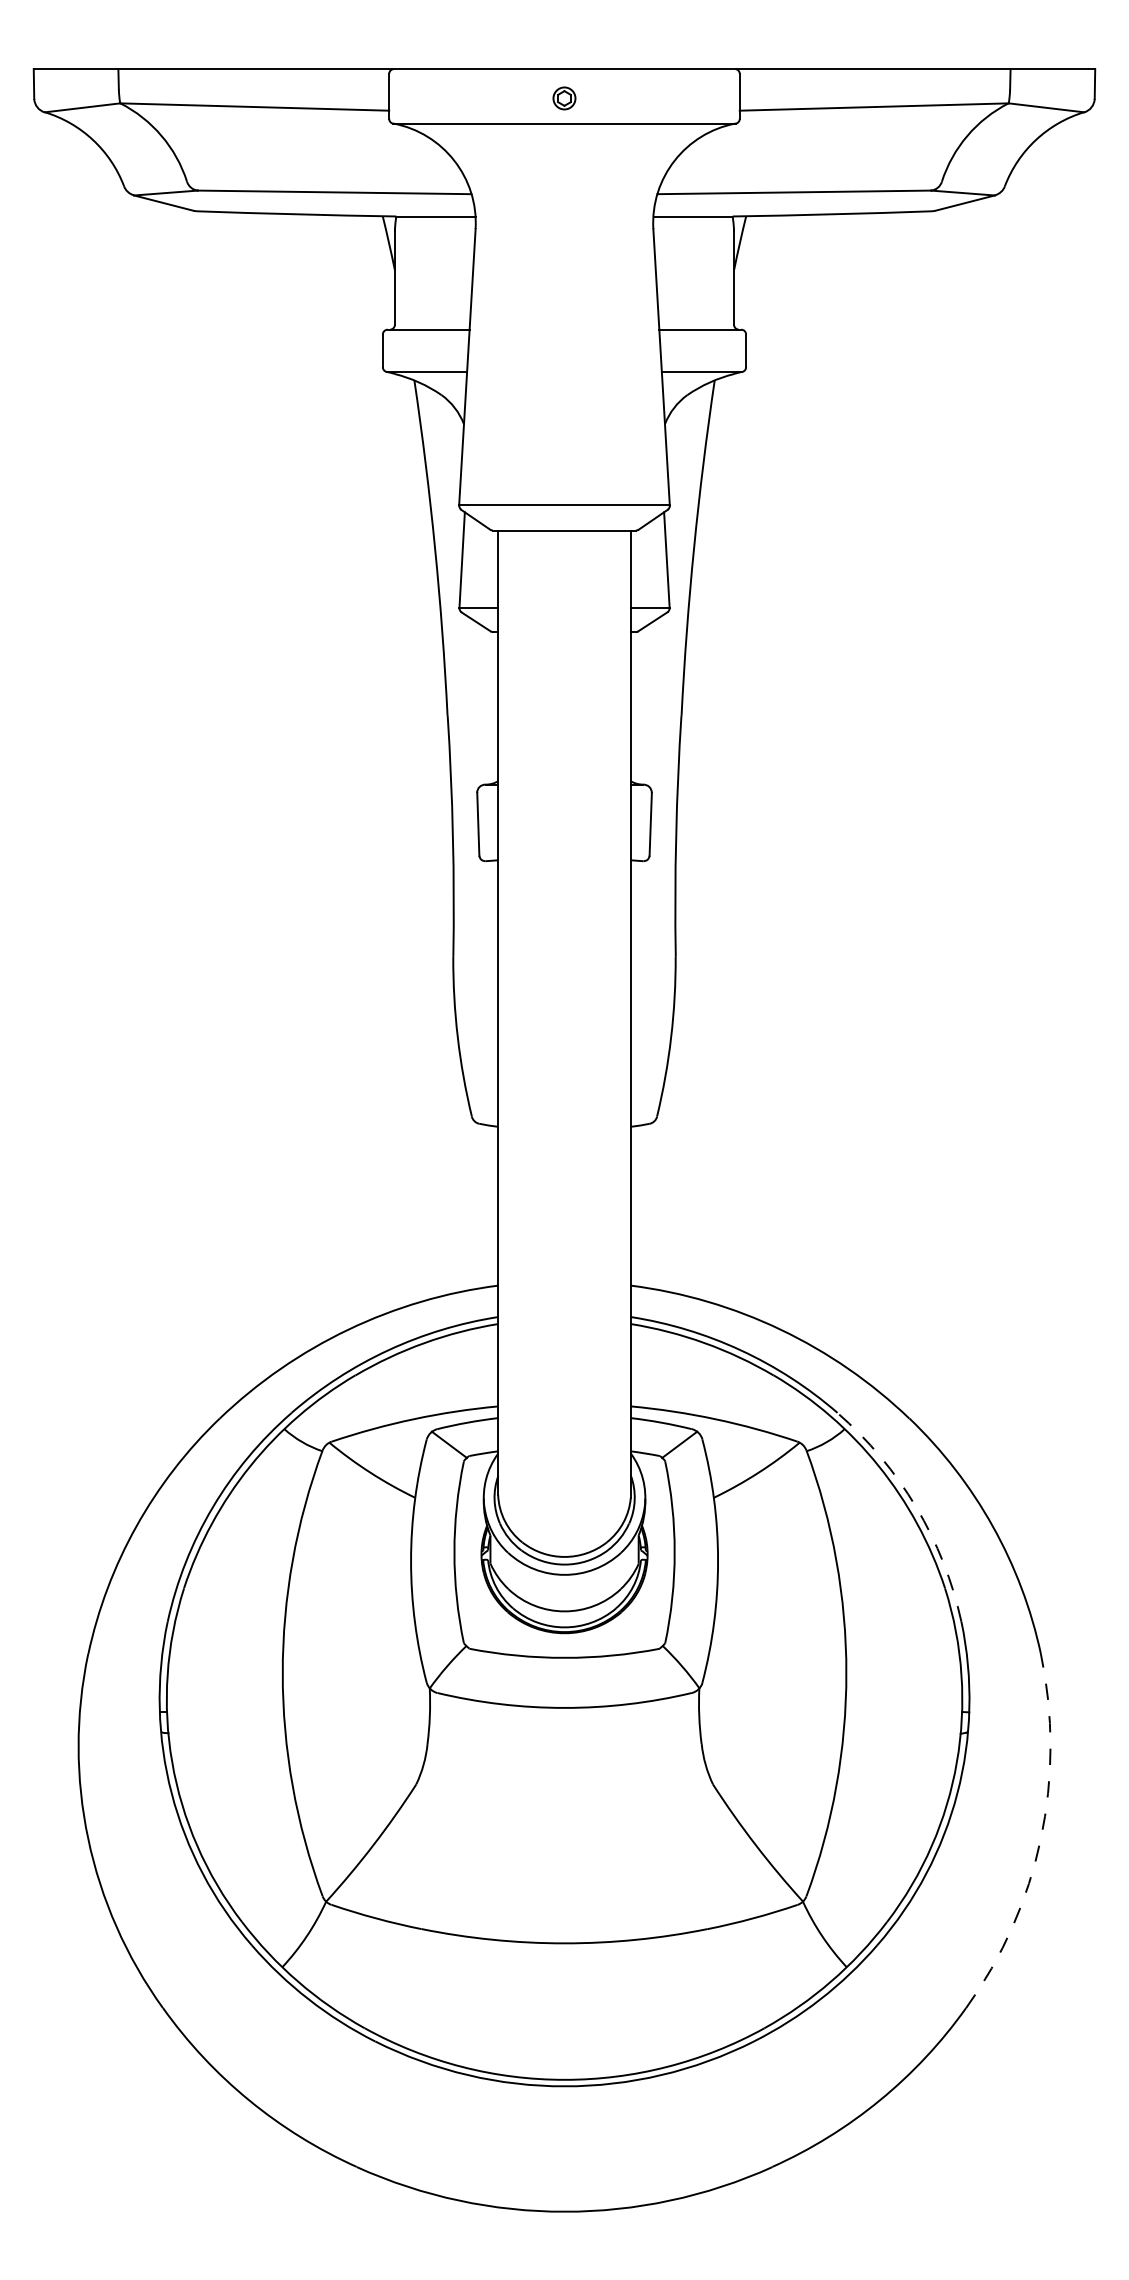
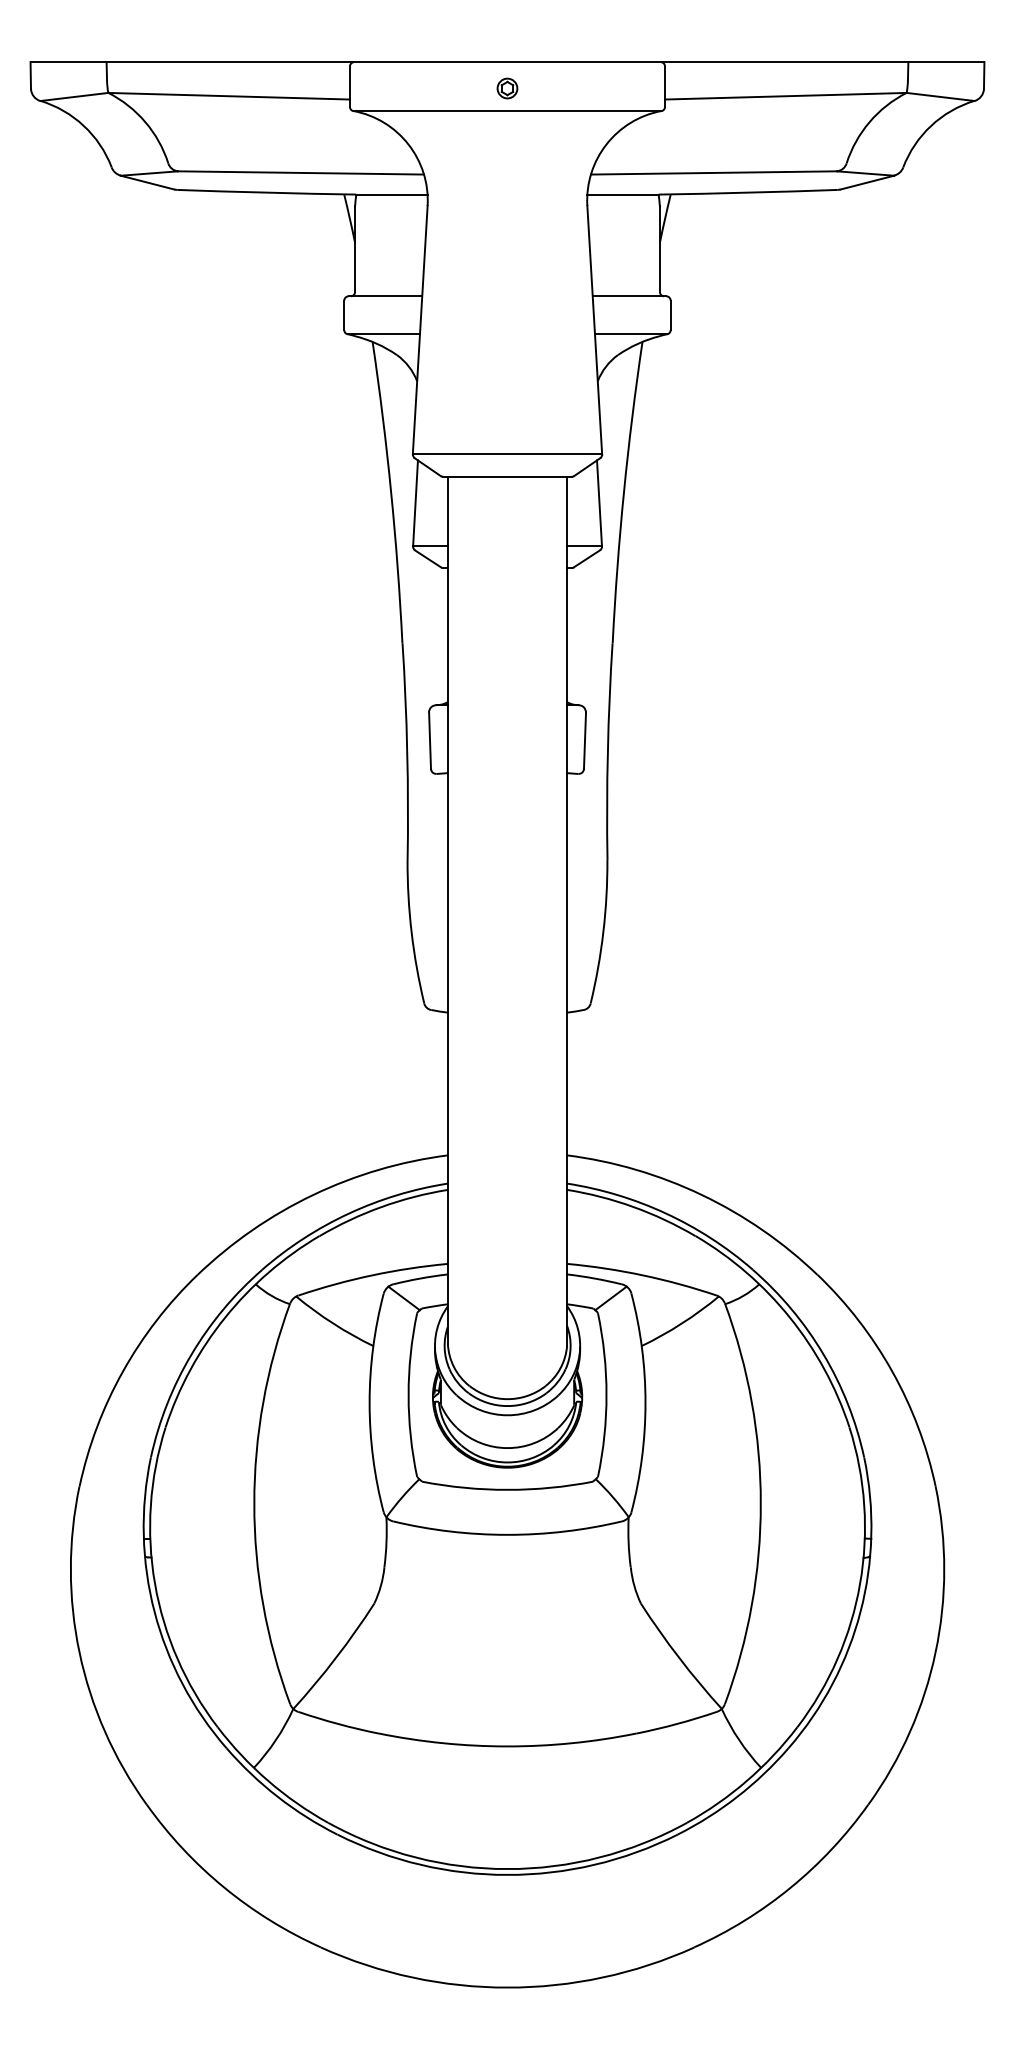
arc: (916, 1507) -> (823, 1354), dashed -> solid
arc: (1040, 1838) -> (935, 1652), dashed -> solid

